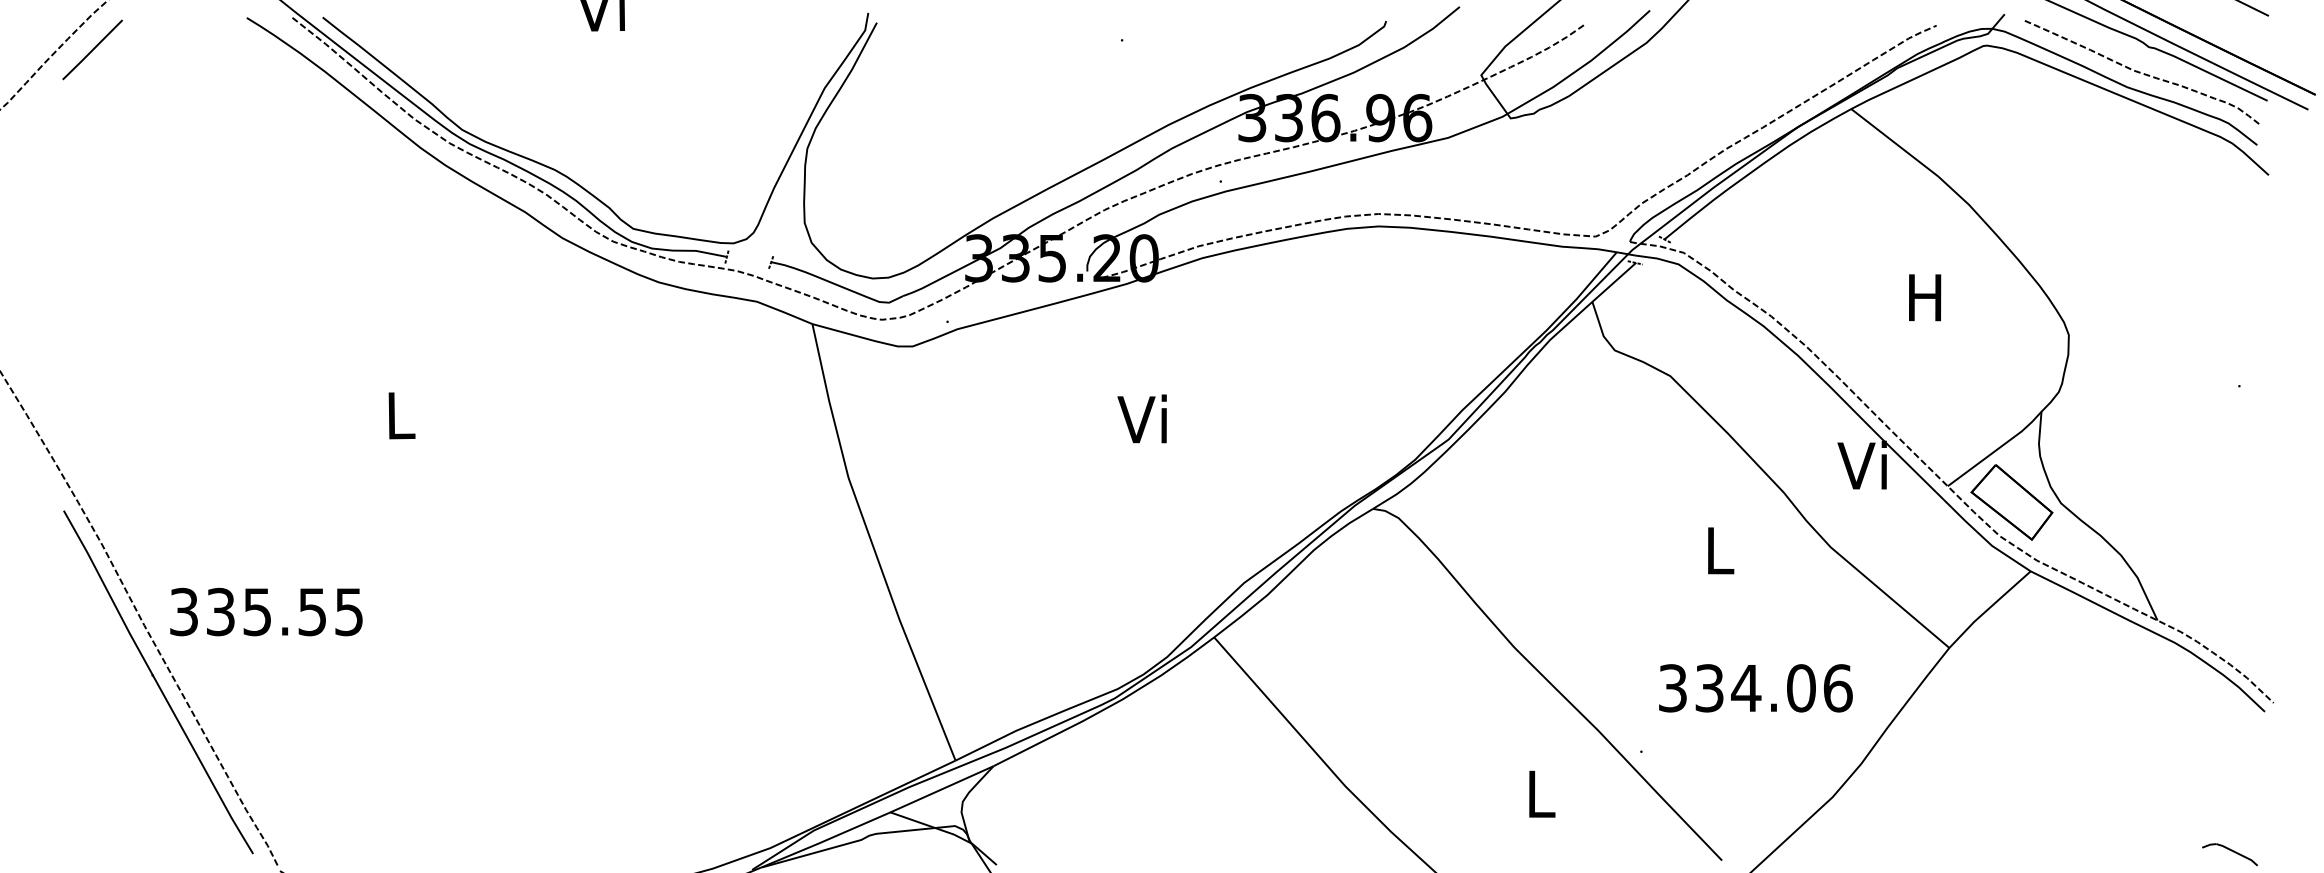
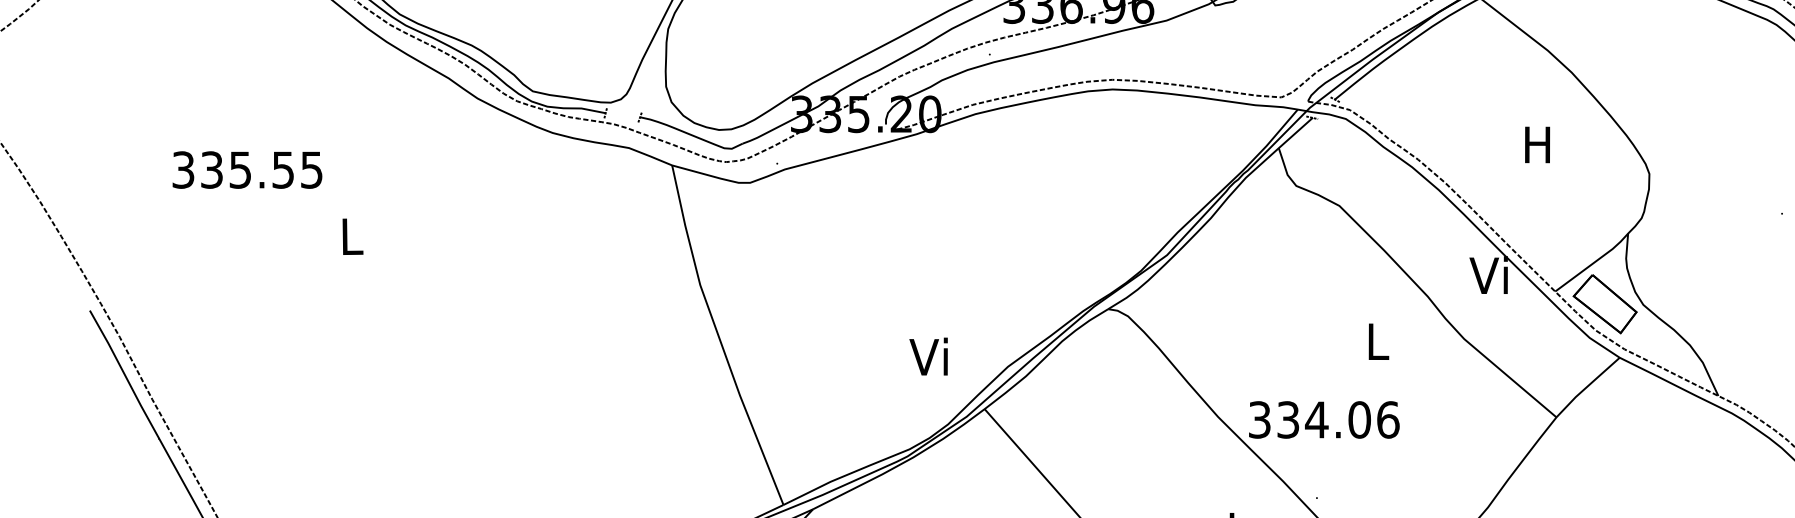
text: (1141, 418) -> (928, 356), moved
text: (266, 611) -> (247, 169), moved
text: (1755, 688) -> (1324, 420), moved

